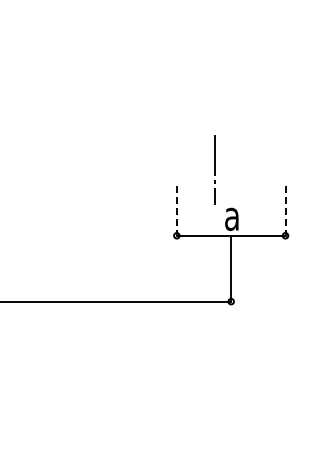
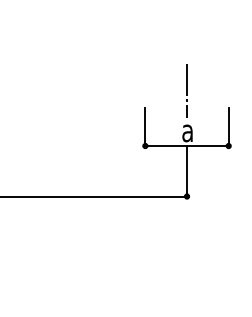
line: (214, 169) -> (186, 90), moved
line: (176, 211) -> (145, 127), dashed -> solid
line: (285, 211) -> (228, 127), dashed -> solid

